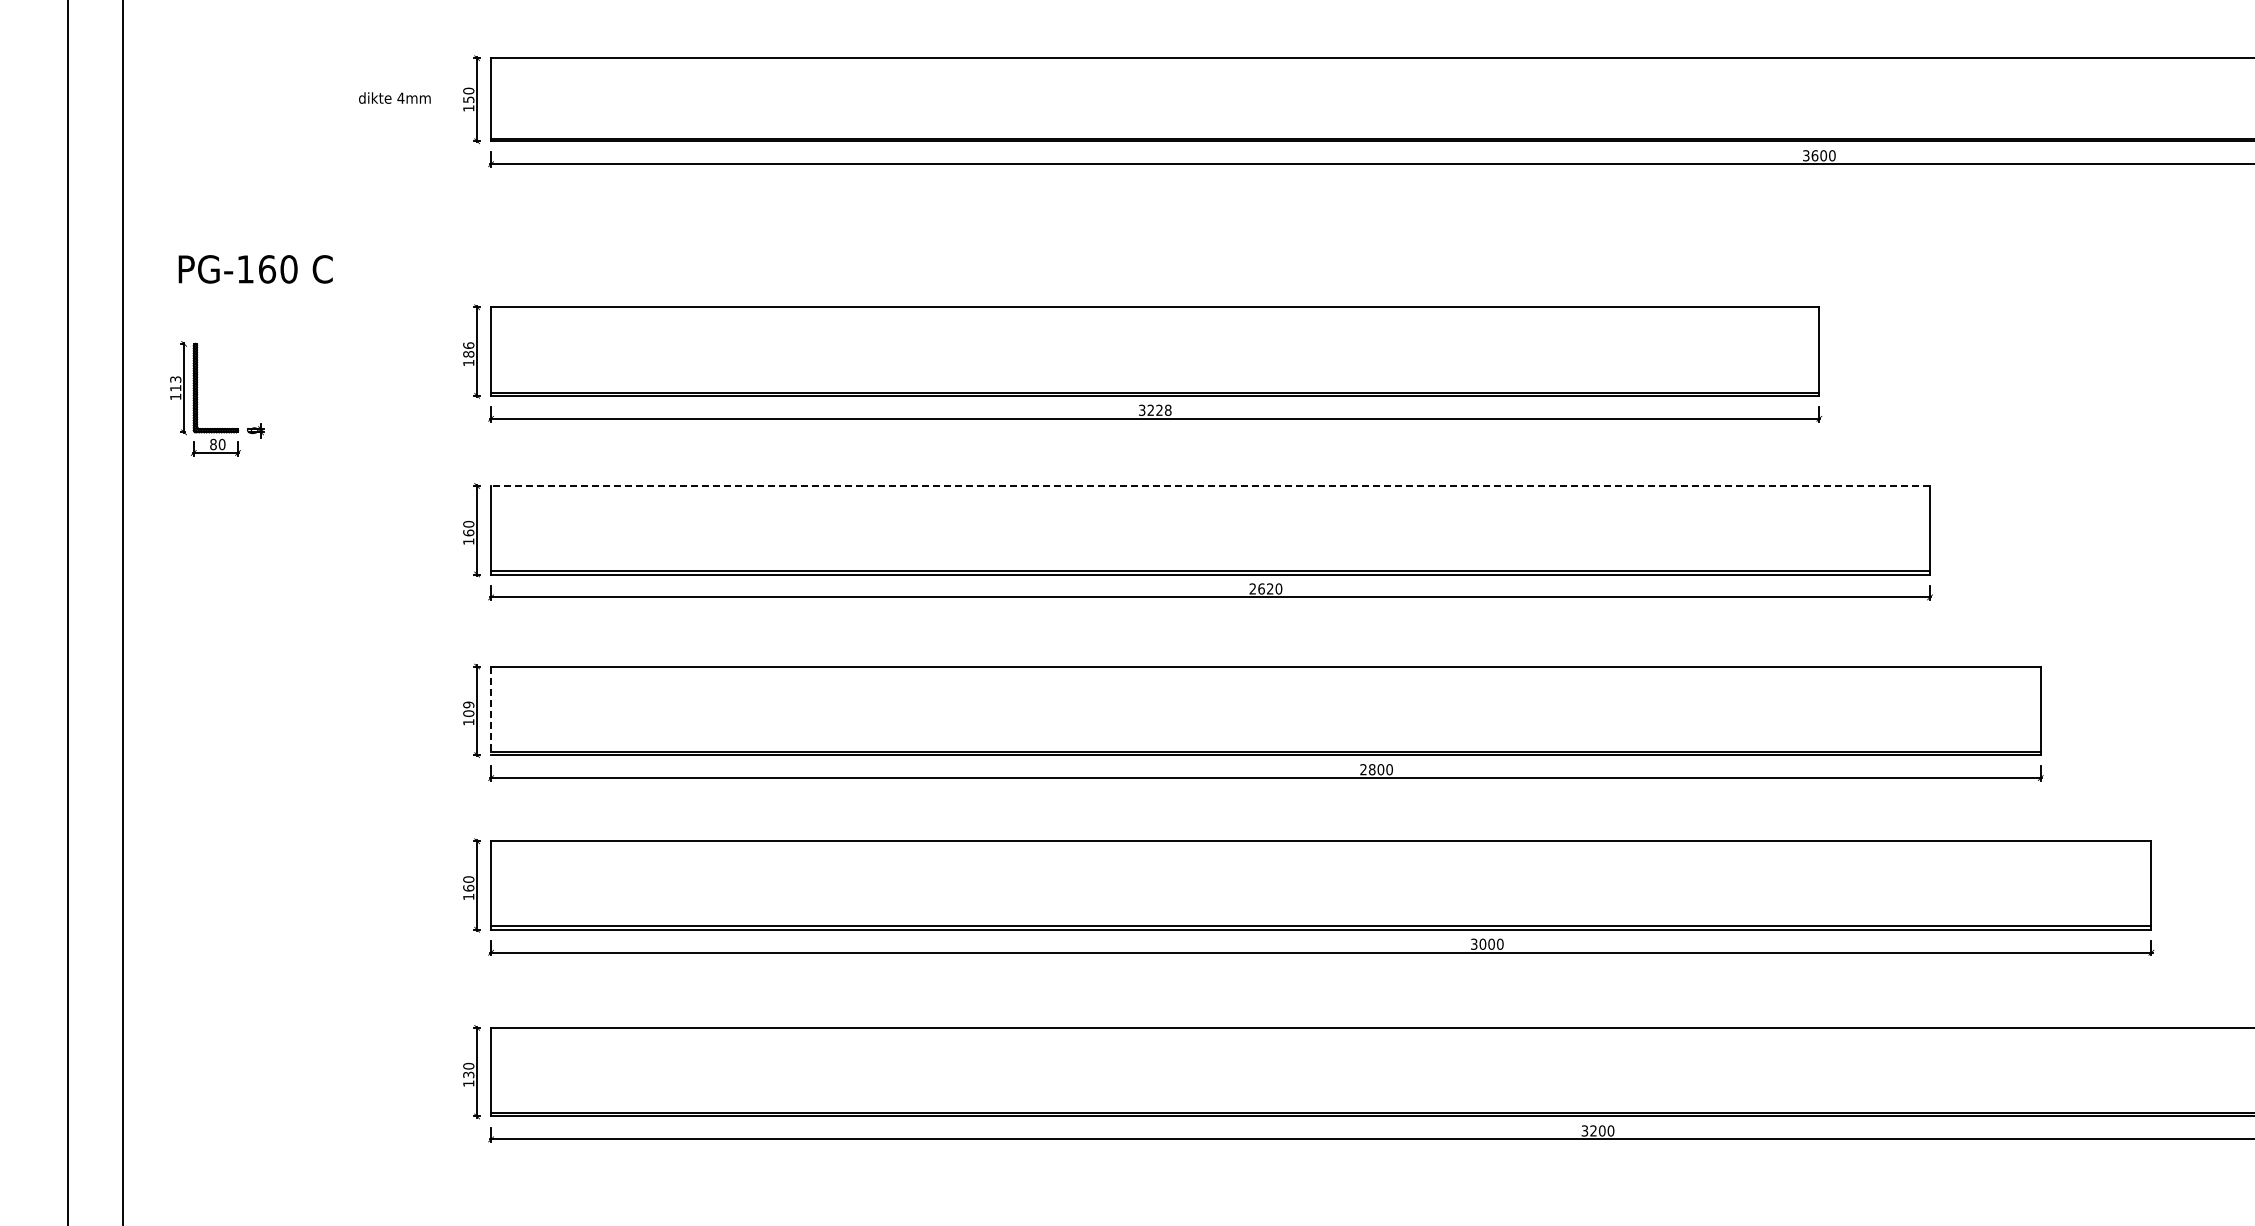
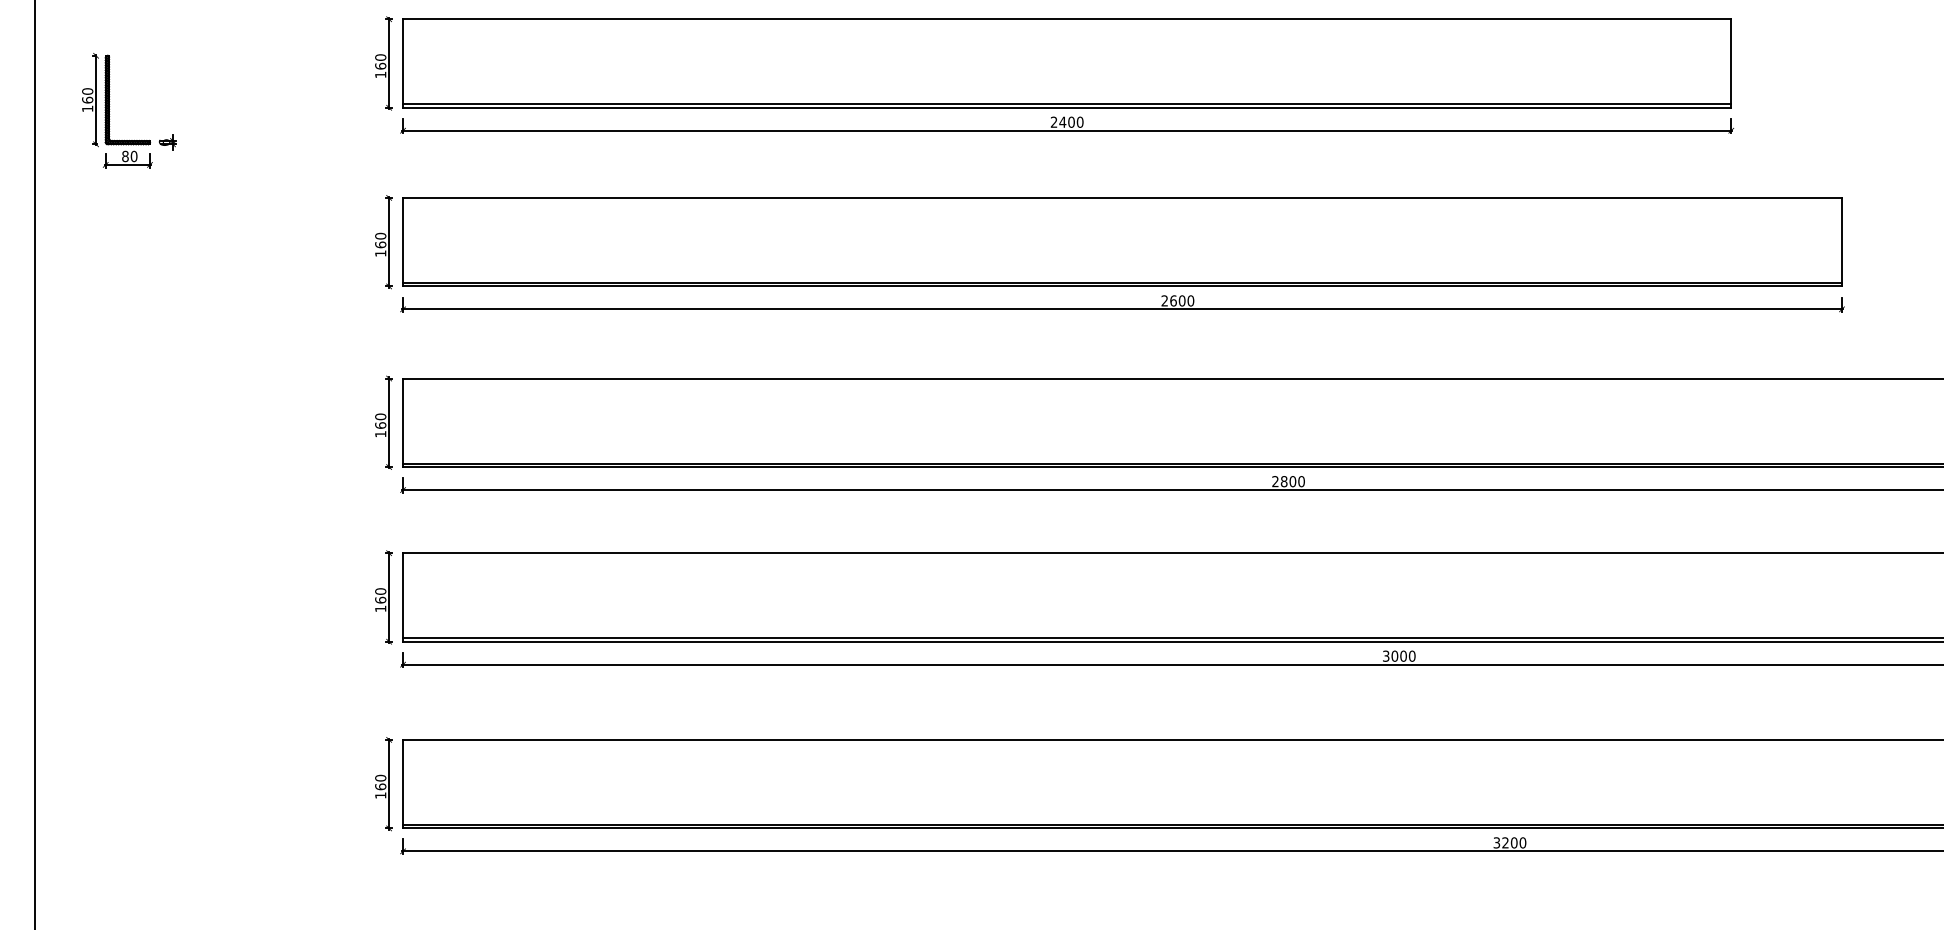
text: (468, 349) -> (380, 61), 186 -> 160
text: (175, 383) -> (87, 95), 113 -> 160
text: (1155, 409) -> (1067, 121), 3228 -> 2400
line: (1210, 485) -> (1122, 197), dashed -> solid
text: (1269, 588) -> (1181, 300), 2620 -> 2600
text: (468, 708) -> (380, 420), 109 -> 160
line: (491, 711) -> (403, 423), dashed -> solid
text: (468, 1074) -> (380, 786), 130 -> 160

